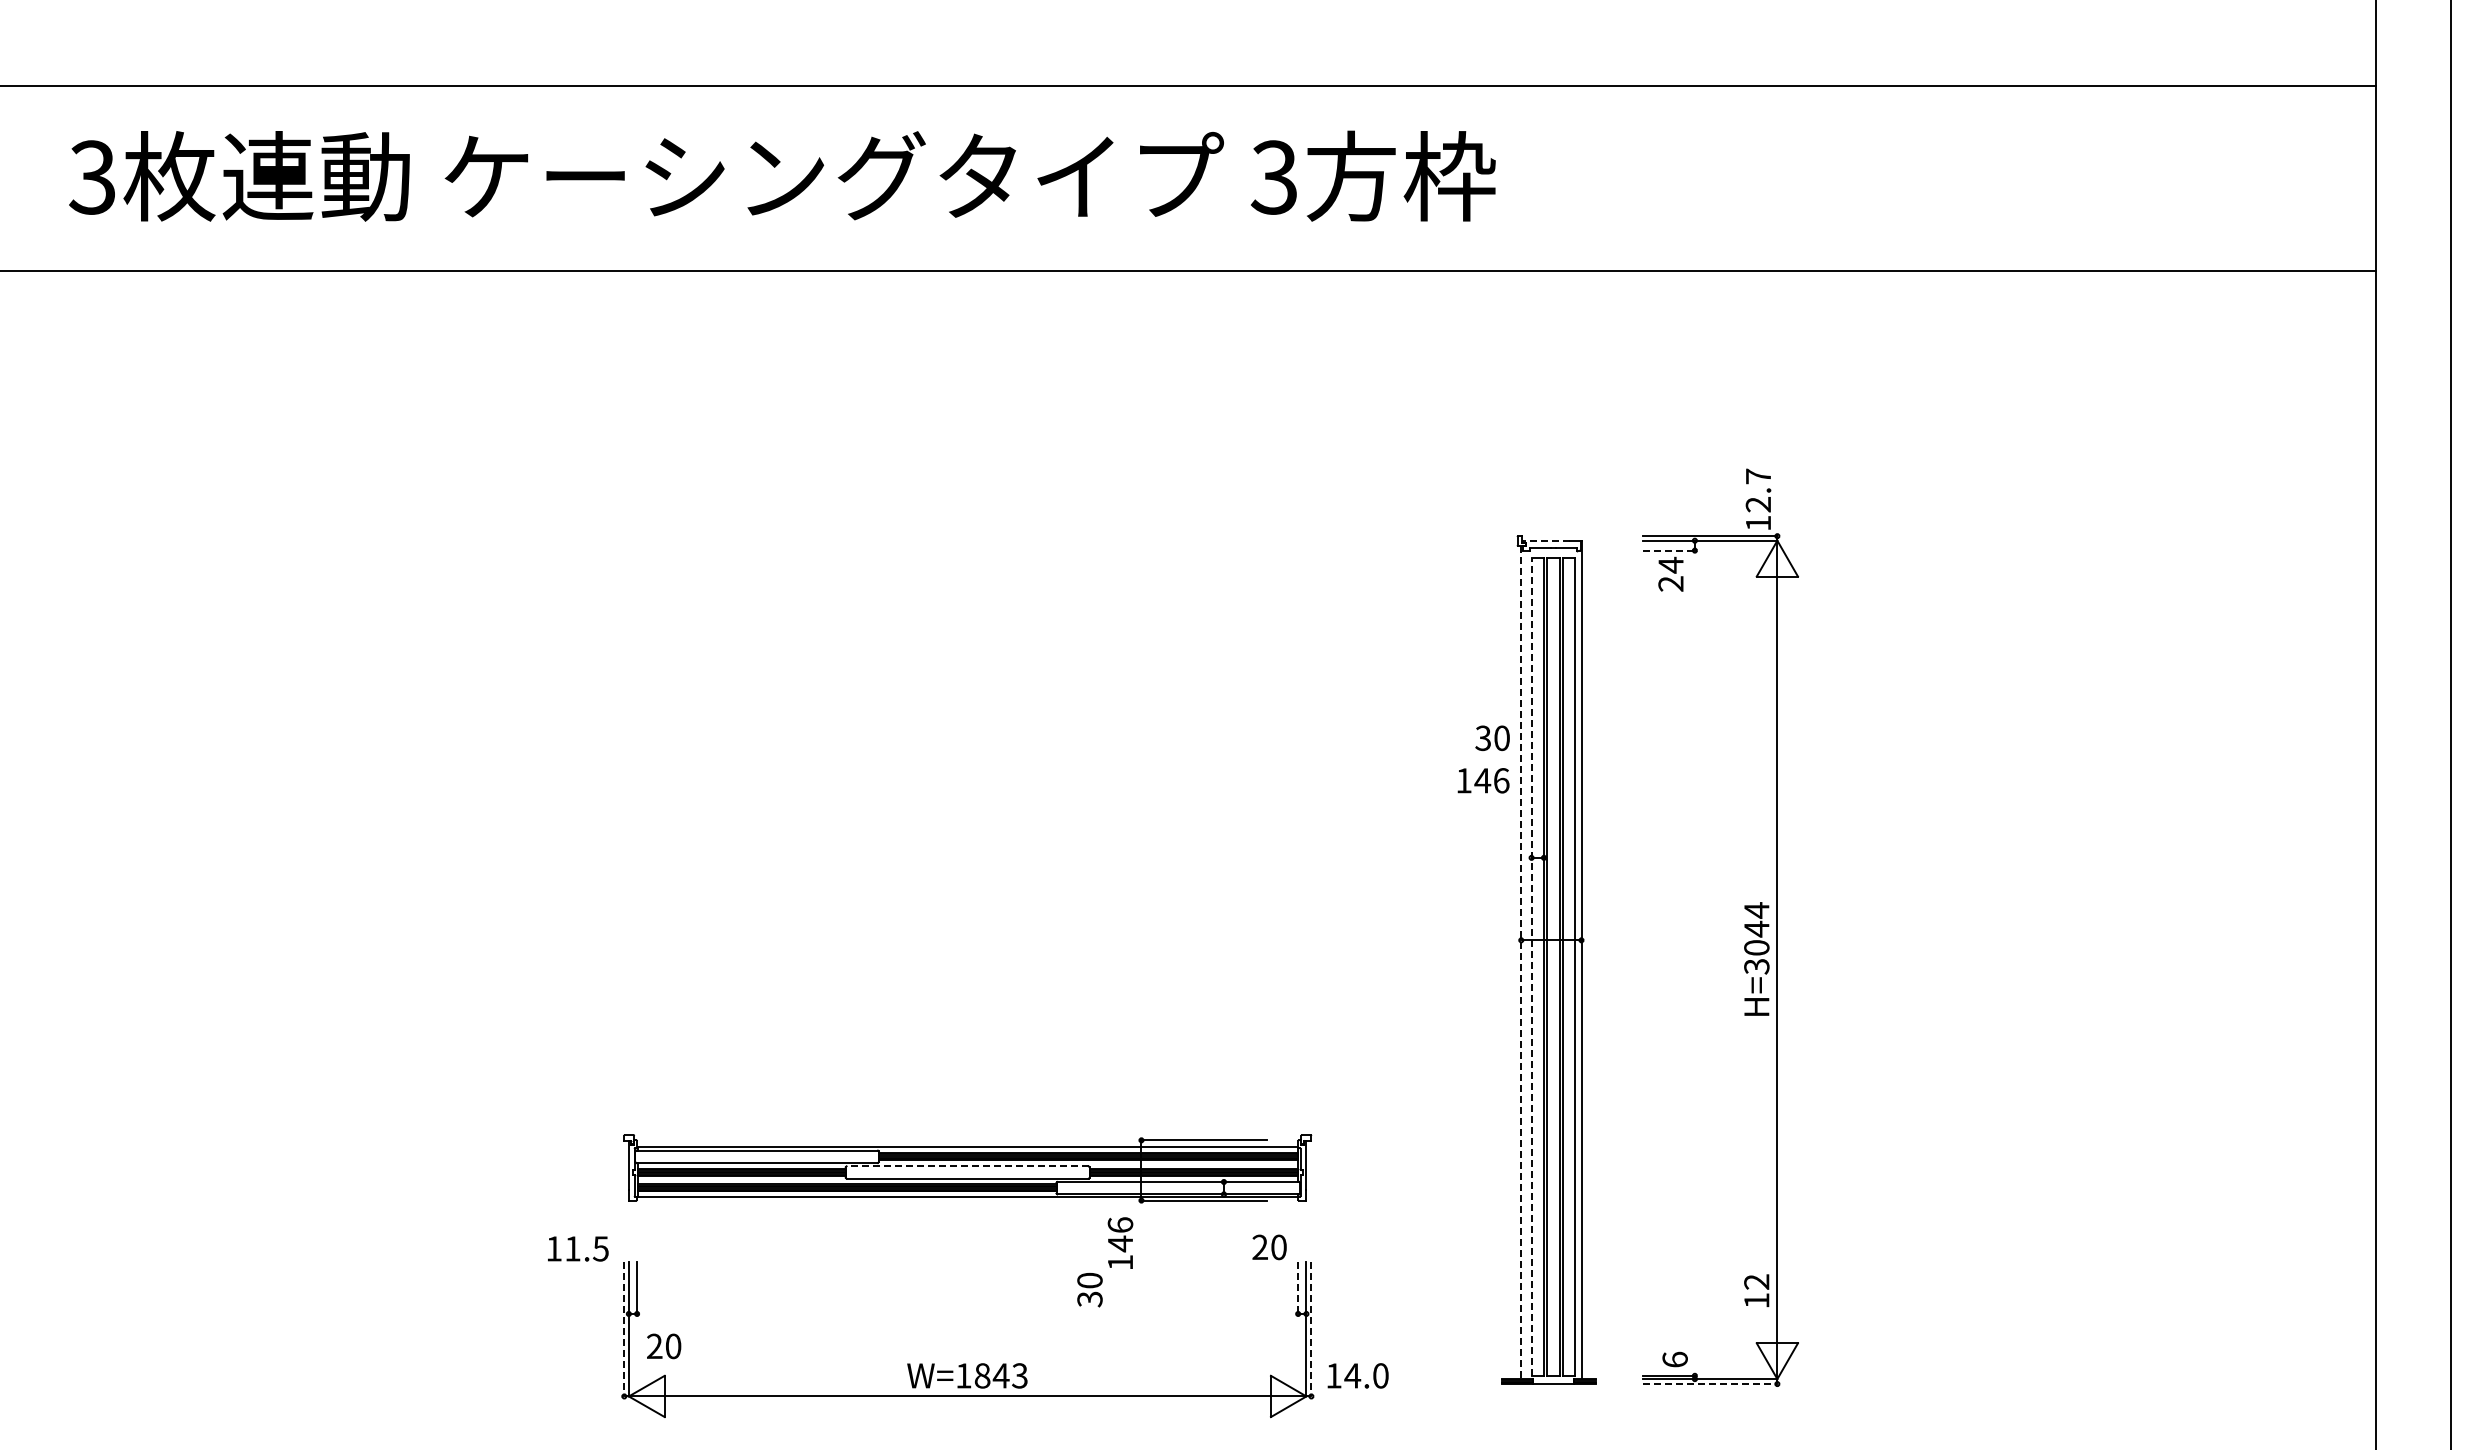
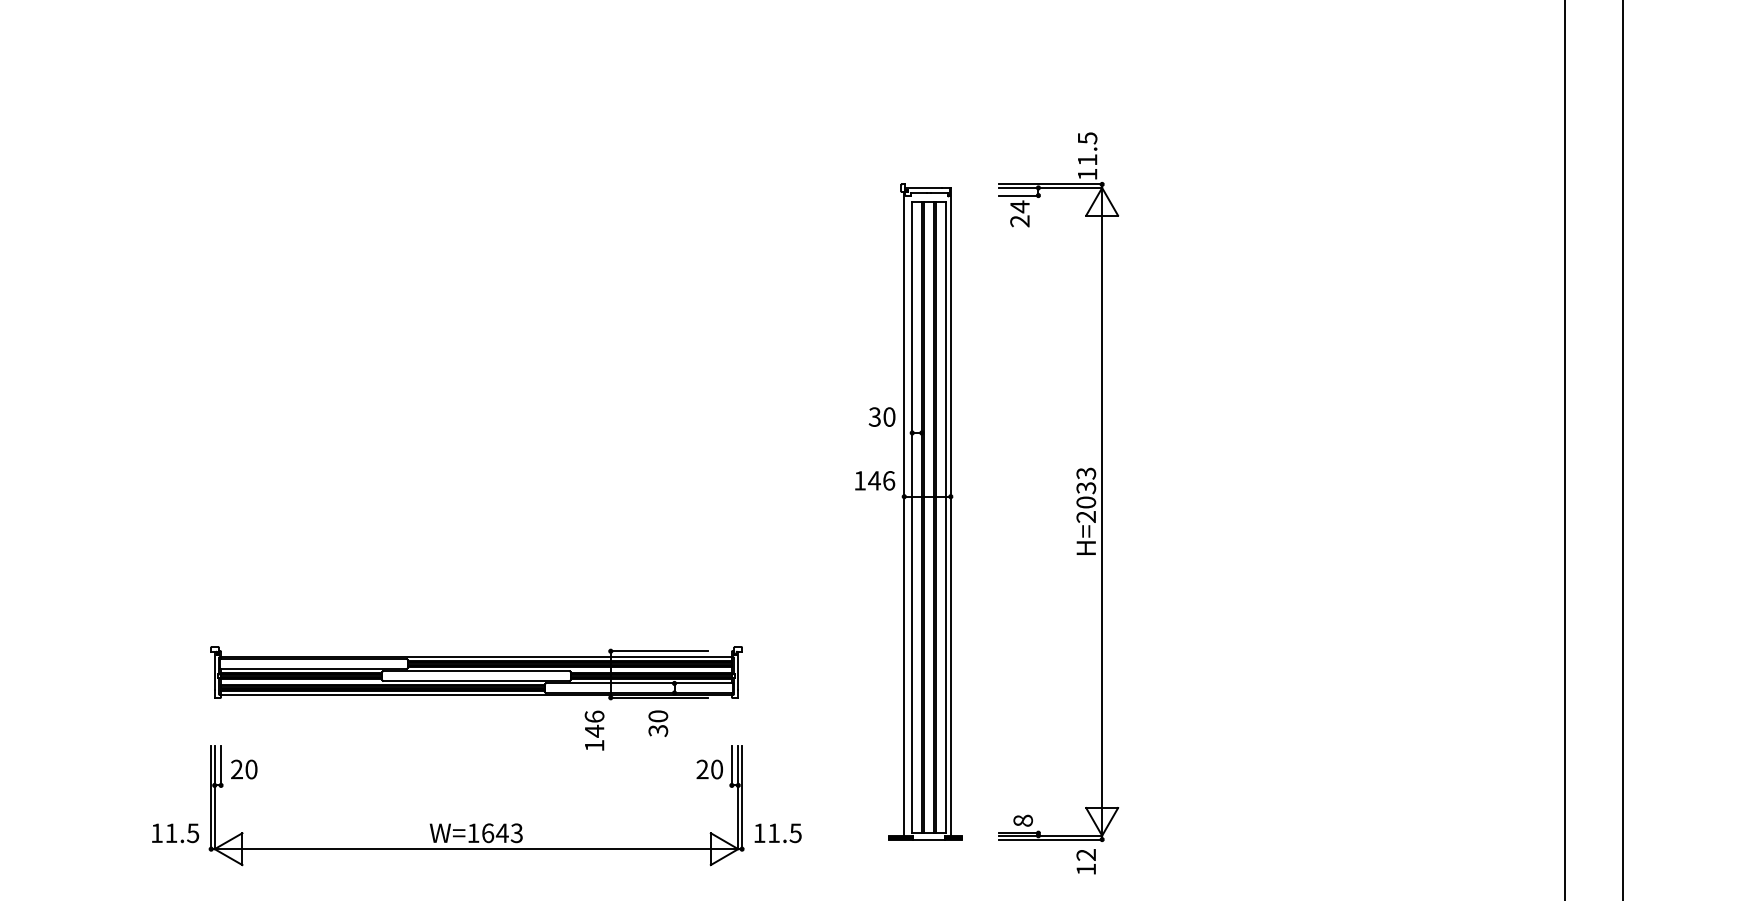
text: (1758, 490) -> (1087, 149), 12.7 -> 11.5
line: (1546, 540) -> (923, 187), dashed -> solid
line: (1669, 550) -> (1018, 195), dashed -> solid
text: (1492, 738) -> (882, 417), moved
text: (1483, 780) -> (875, 480), moved
text: (1756, 938) -> (1086, 495), H=3044 -> H=2033
line: (1521, 962) -> (904, 513), dashed -> solid
line: (1531, 967) -> (912, 517), dashed -> solid
line: (967, 1166) -> (476, 671), dashed -> solid
text: (1269, 1247) -> (709, 769), moved
text: (578, 1248) -> (175, 832), moved
line: (1298, 1288) -> (732, 765), dashed -> solid
text: (1089, 1290) -> (657, 724), moved
text: (1756, 1290) -> (1086, 861), moved
line: (624, 1329) -> (211, 797), dashed -> solid
line: (1311, 1329) -> (742, 797), dashed -> solid
text: (664, 1346) -> (244, 769), moved
text: (1674, 1359) -> (1022, 820), 6 -> 8
text: (982, 1375) -> (487, 832), W=1843 -> W=1643
text: (1366, 1375) -> (784, 832), 14.0 -> 11.5
line: (1710, 1384) -> (1050, 839), dashed -> solid

